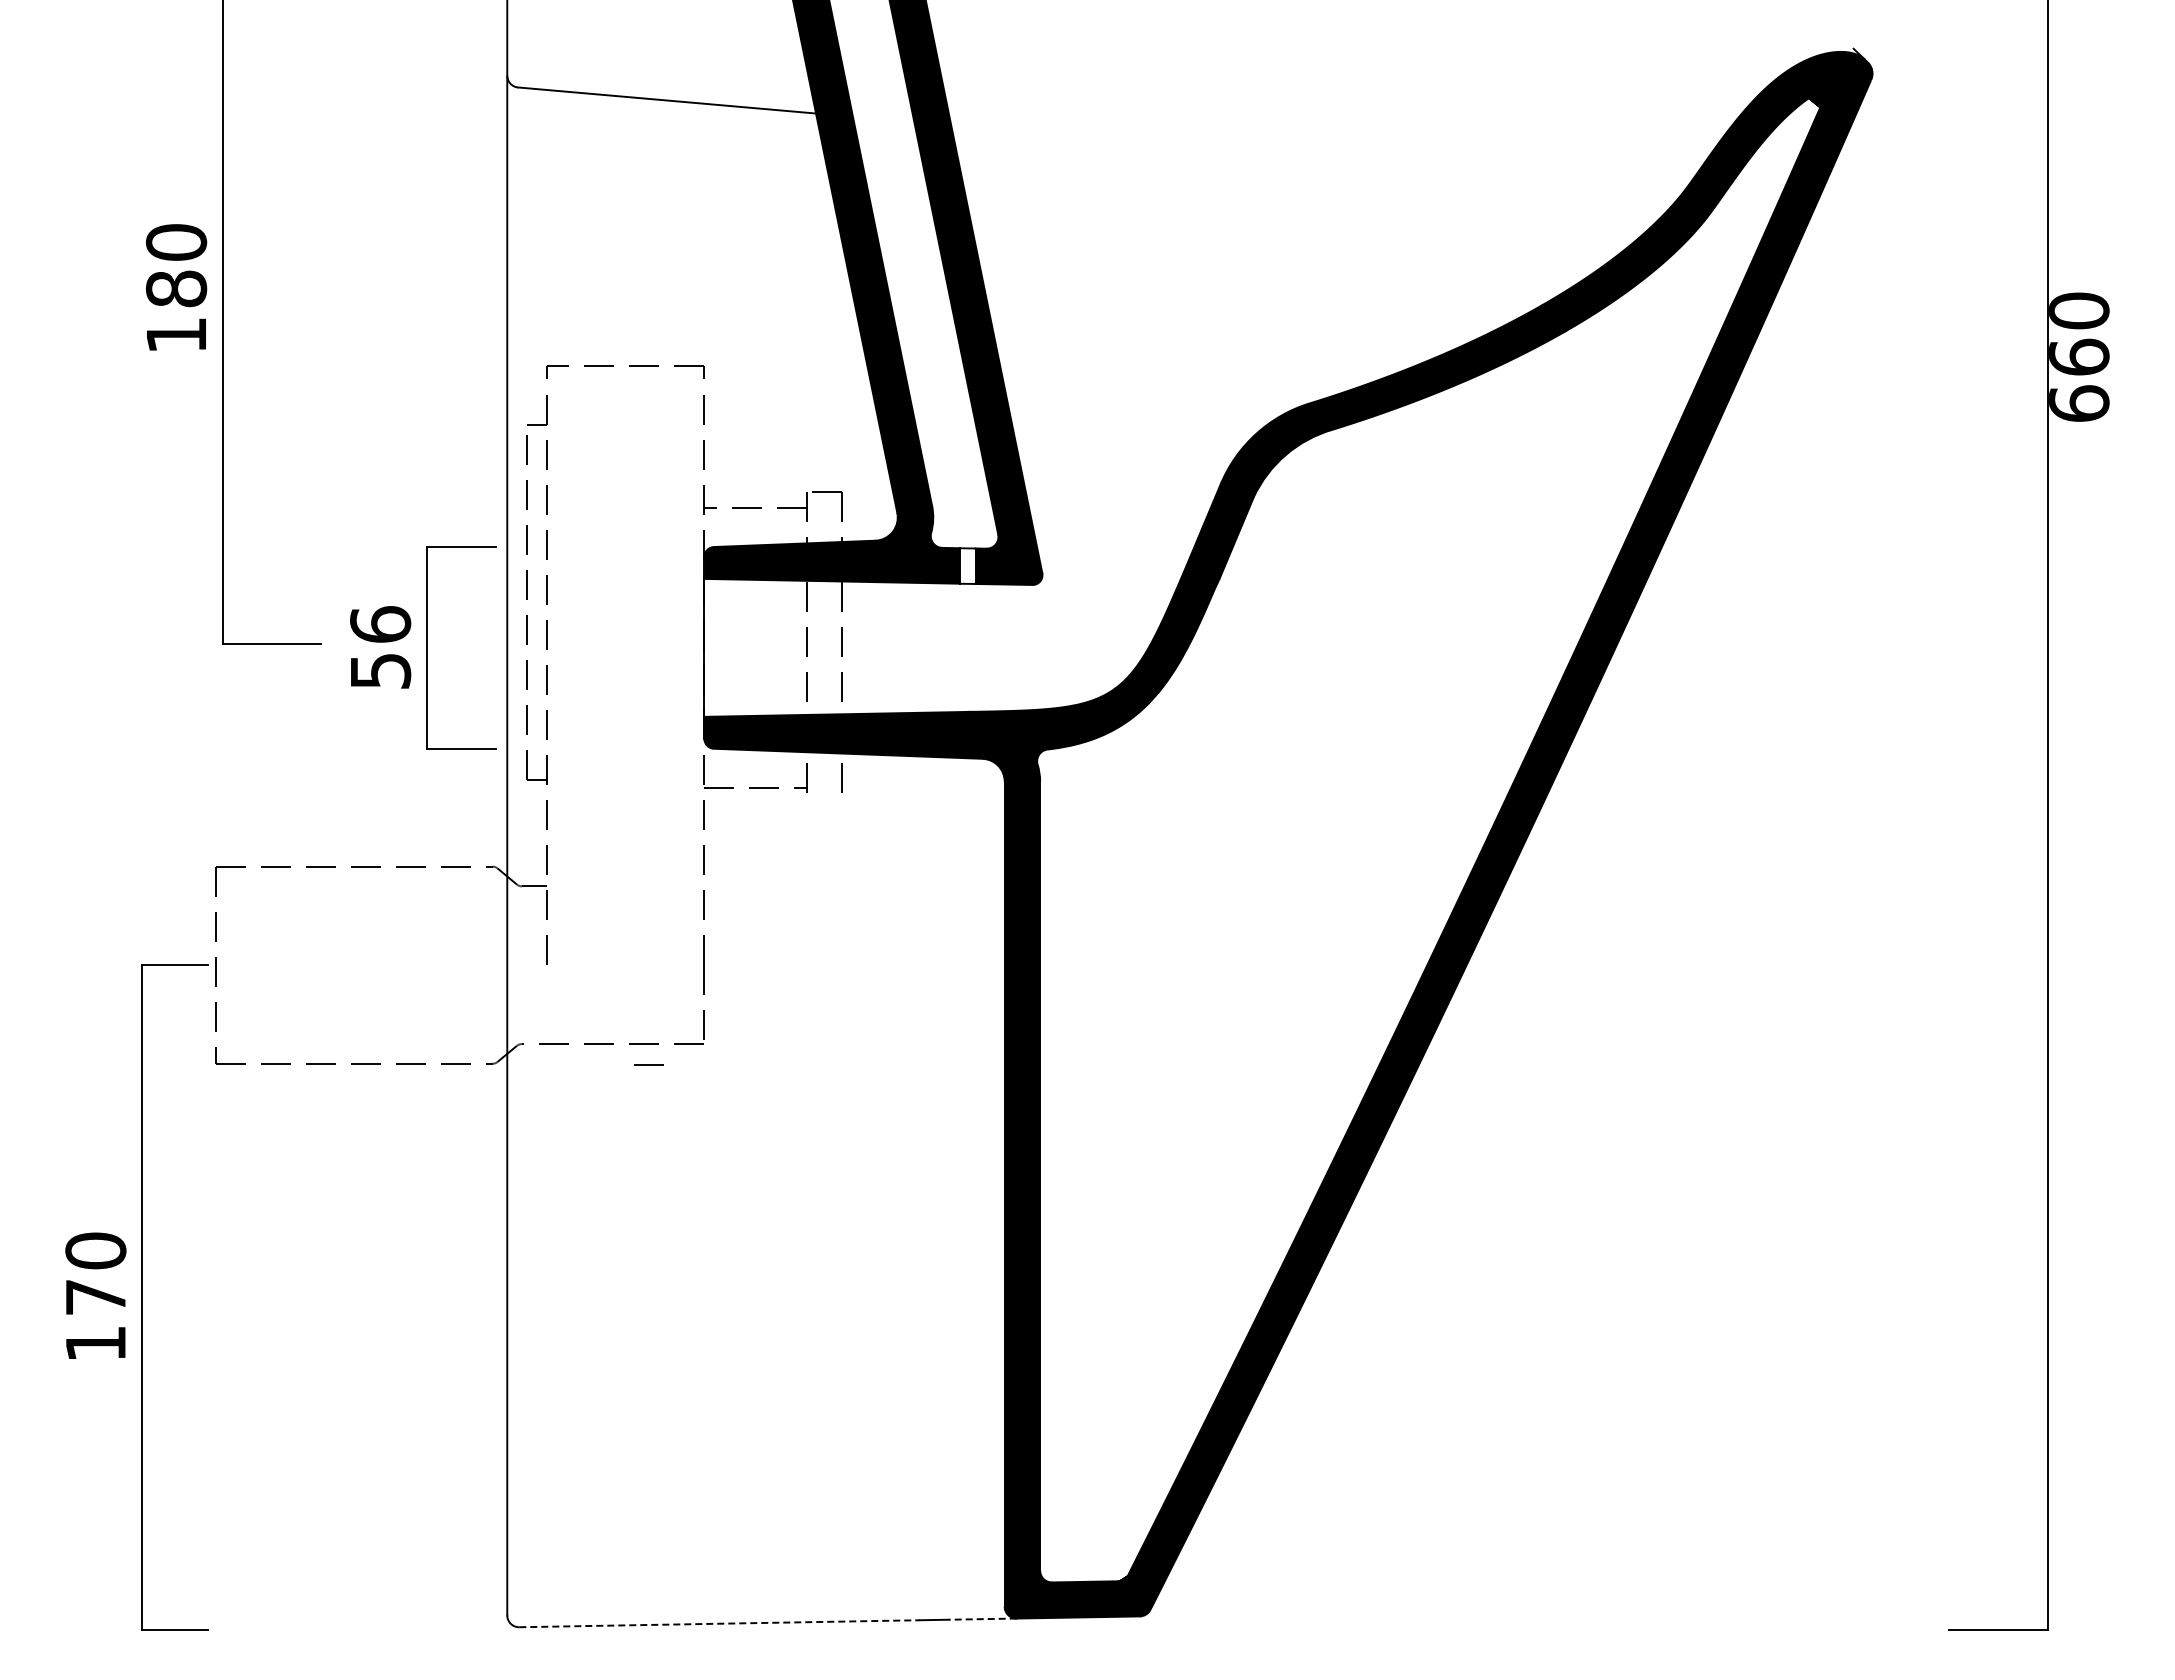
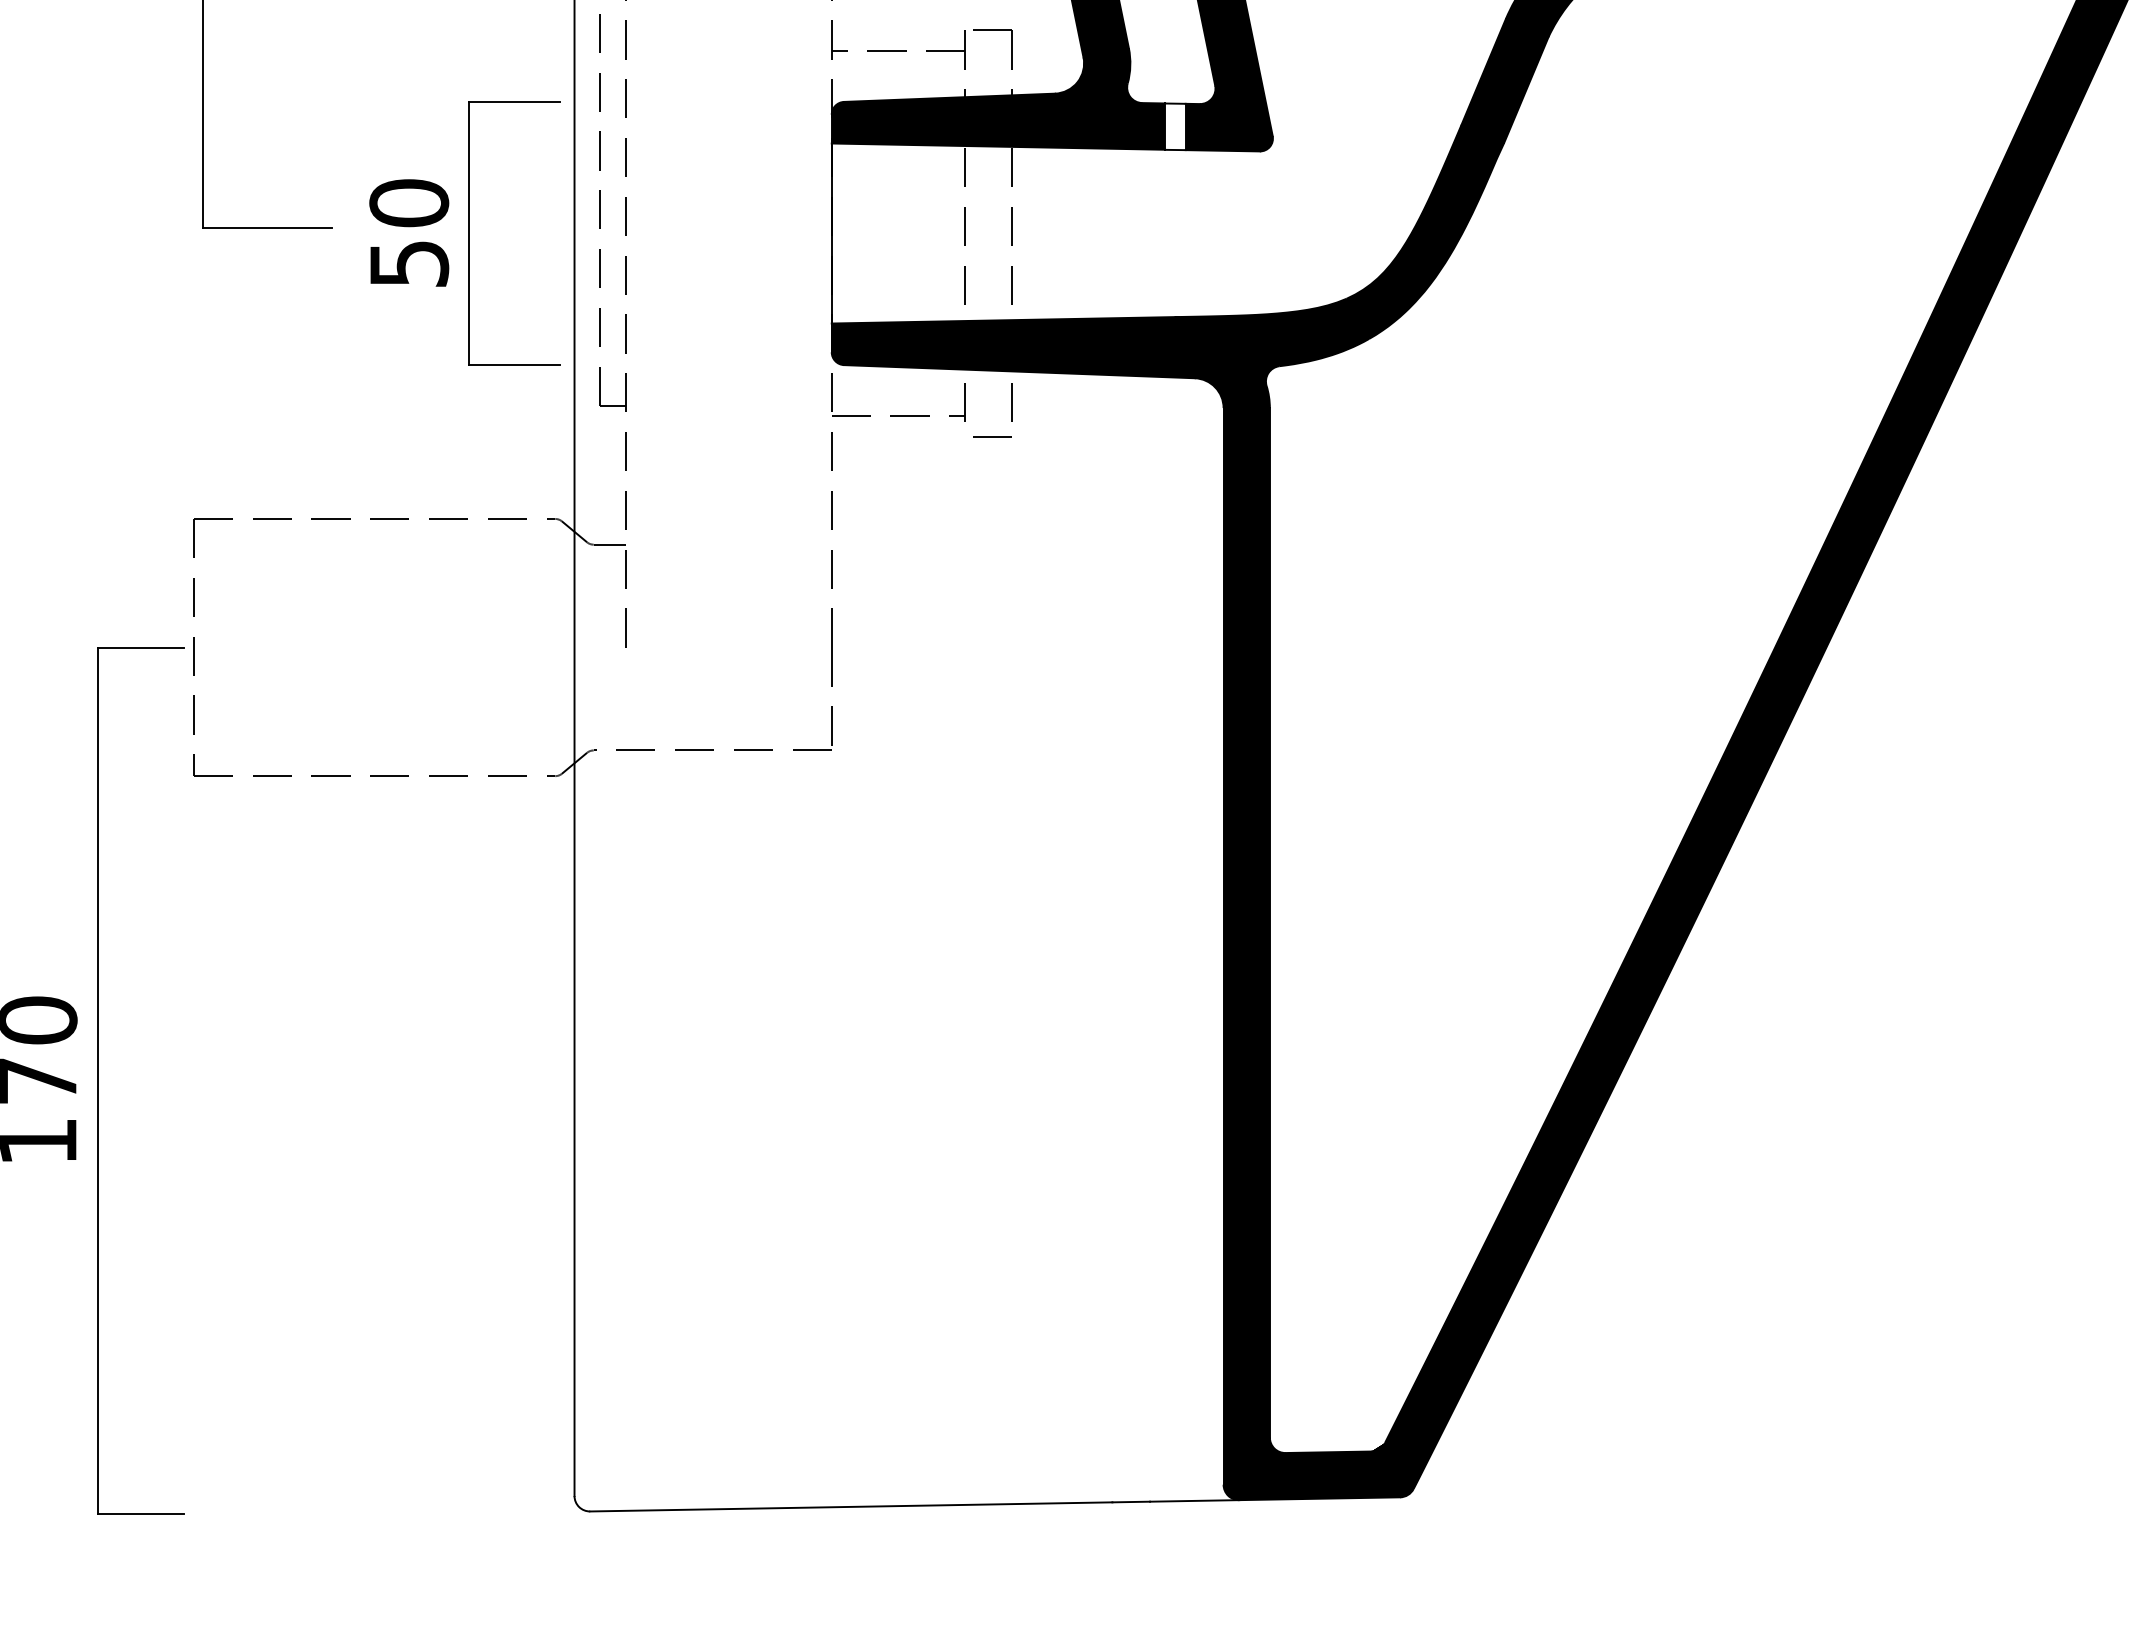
text: (380, 624) -> (409, 202), 56 -> 50
line: (648, 1064) -> (991, 436), moved
line: (982, 1619) -> (1194, 1501), dashed -> solid
line: (719, 1623) -> (851, 1506), dashed -> solid

